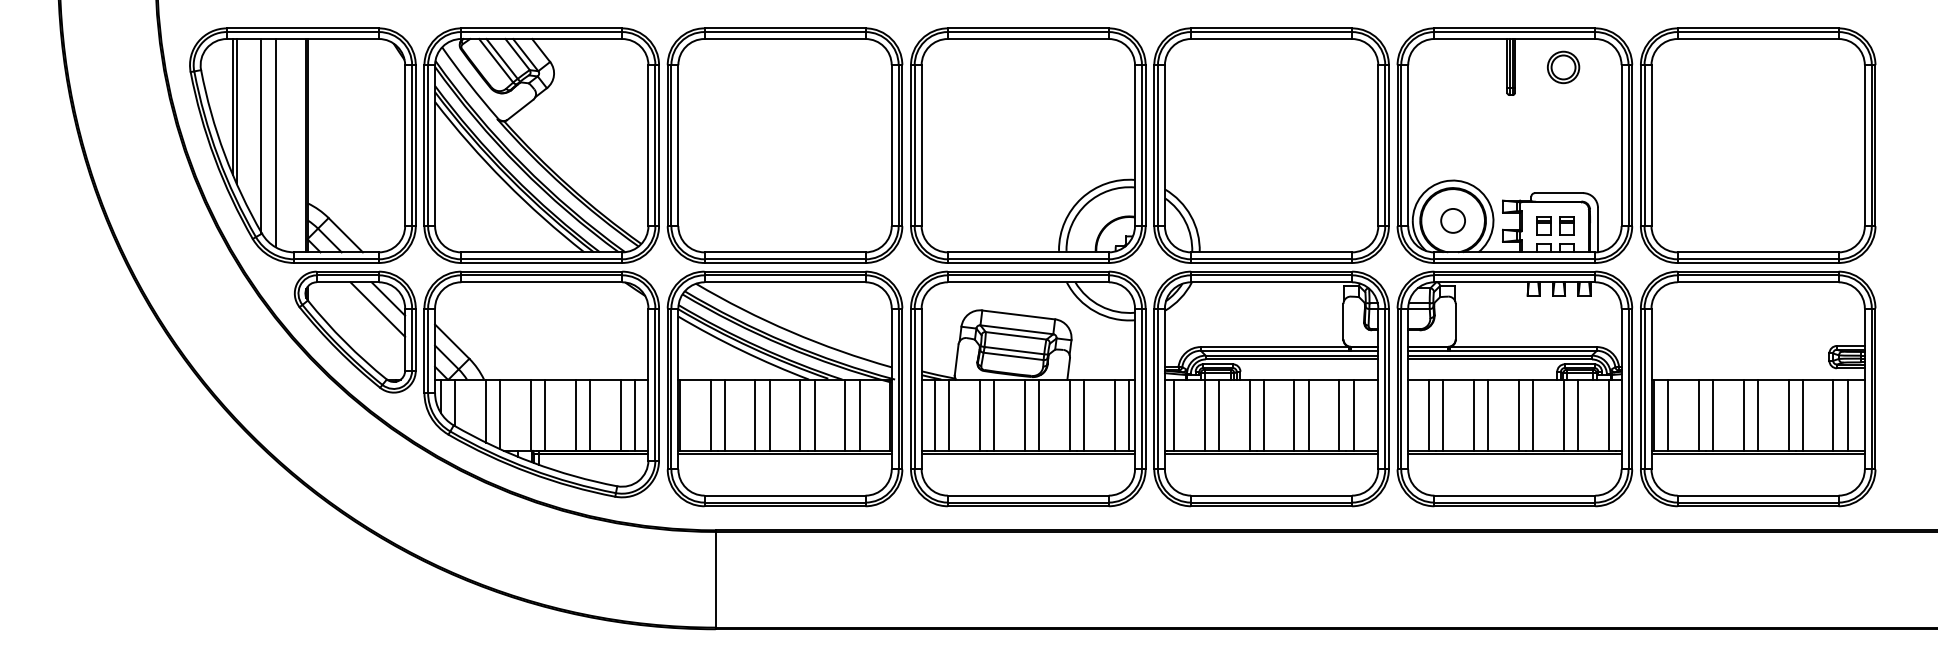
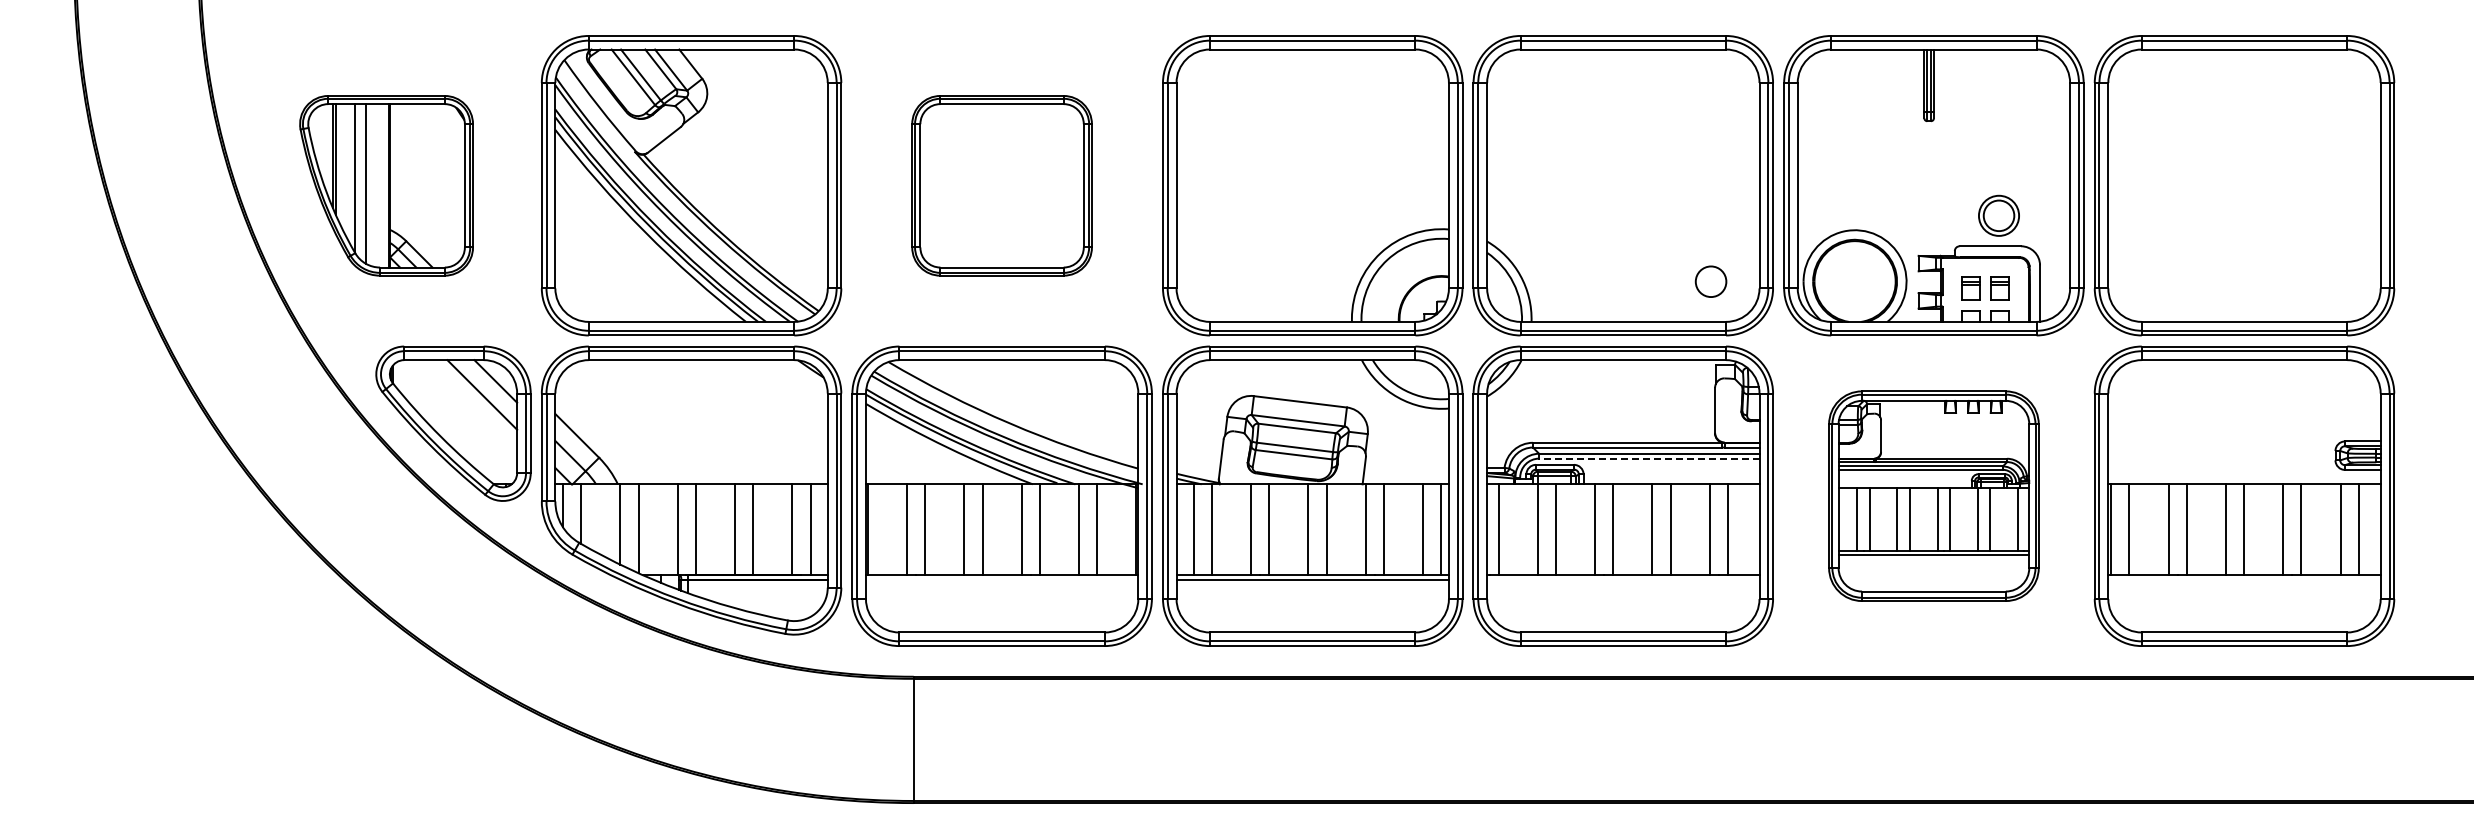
part: (1563, 67) -> (1998, 215), moved
part: (302, 145) -> (386, 185), size x0.6
part: (784, 145) -> (1001, 185), size x0.6
circle: (1452, 220) -> (1710, 281), moved
line: (1291, 359) -> (1648, 458), solid -> dashed
part: (1514, 388) -> (1933, 495), size x0.7
line: (784, 454) -> (1001, 579), removed
line: (1271, 454) -> (1623, 579), removed
line: (1758, 454) -> (2244, 579), removed

